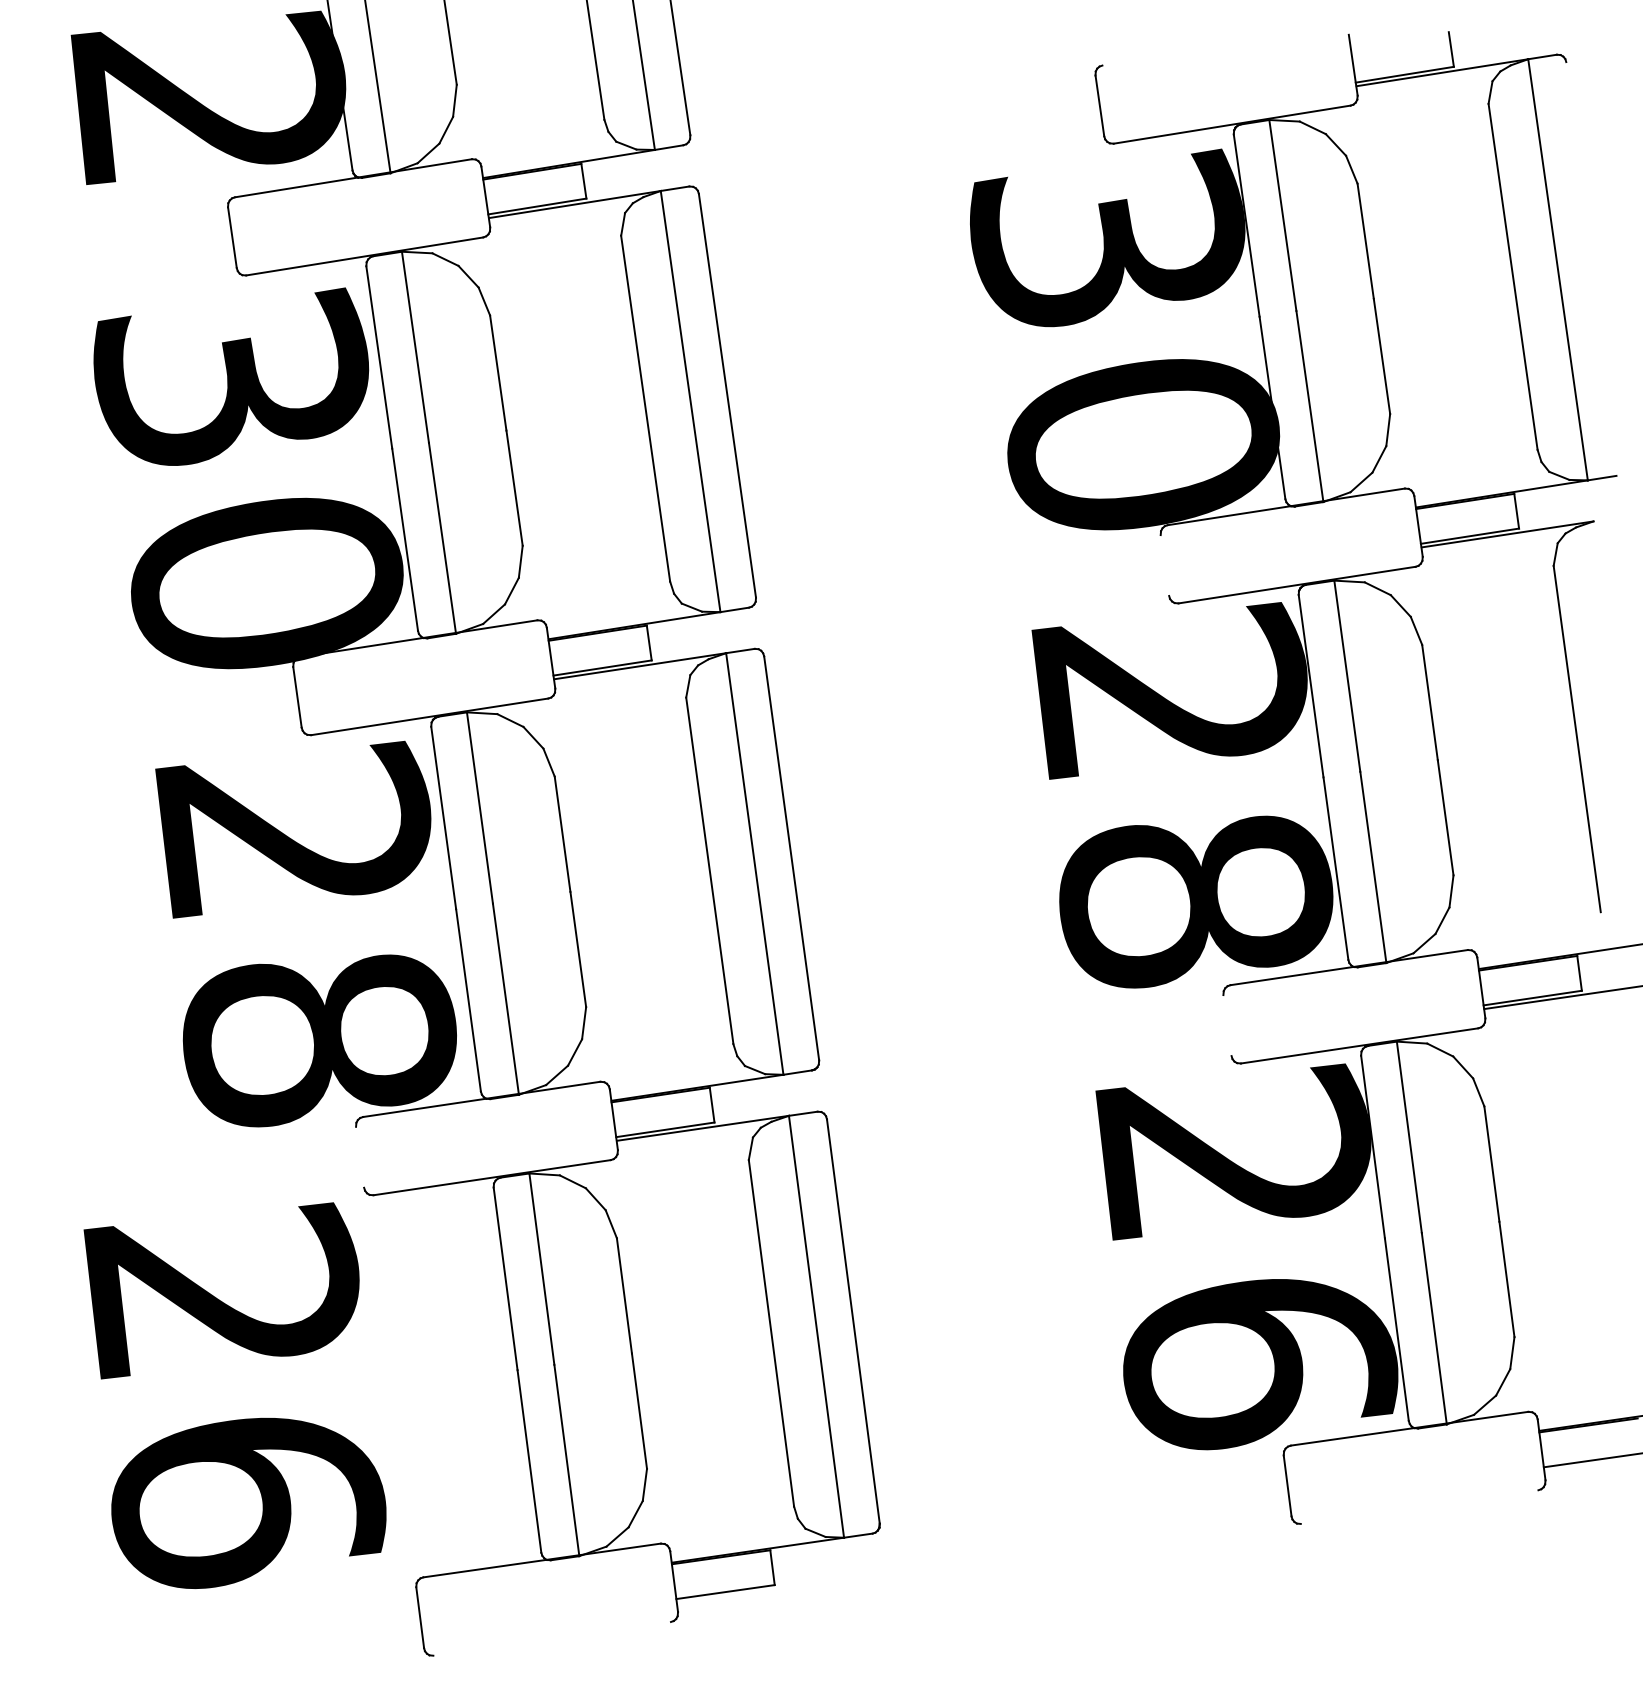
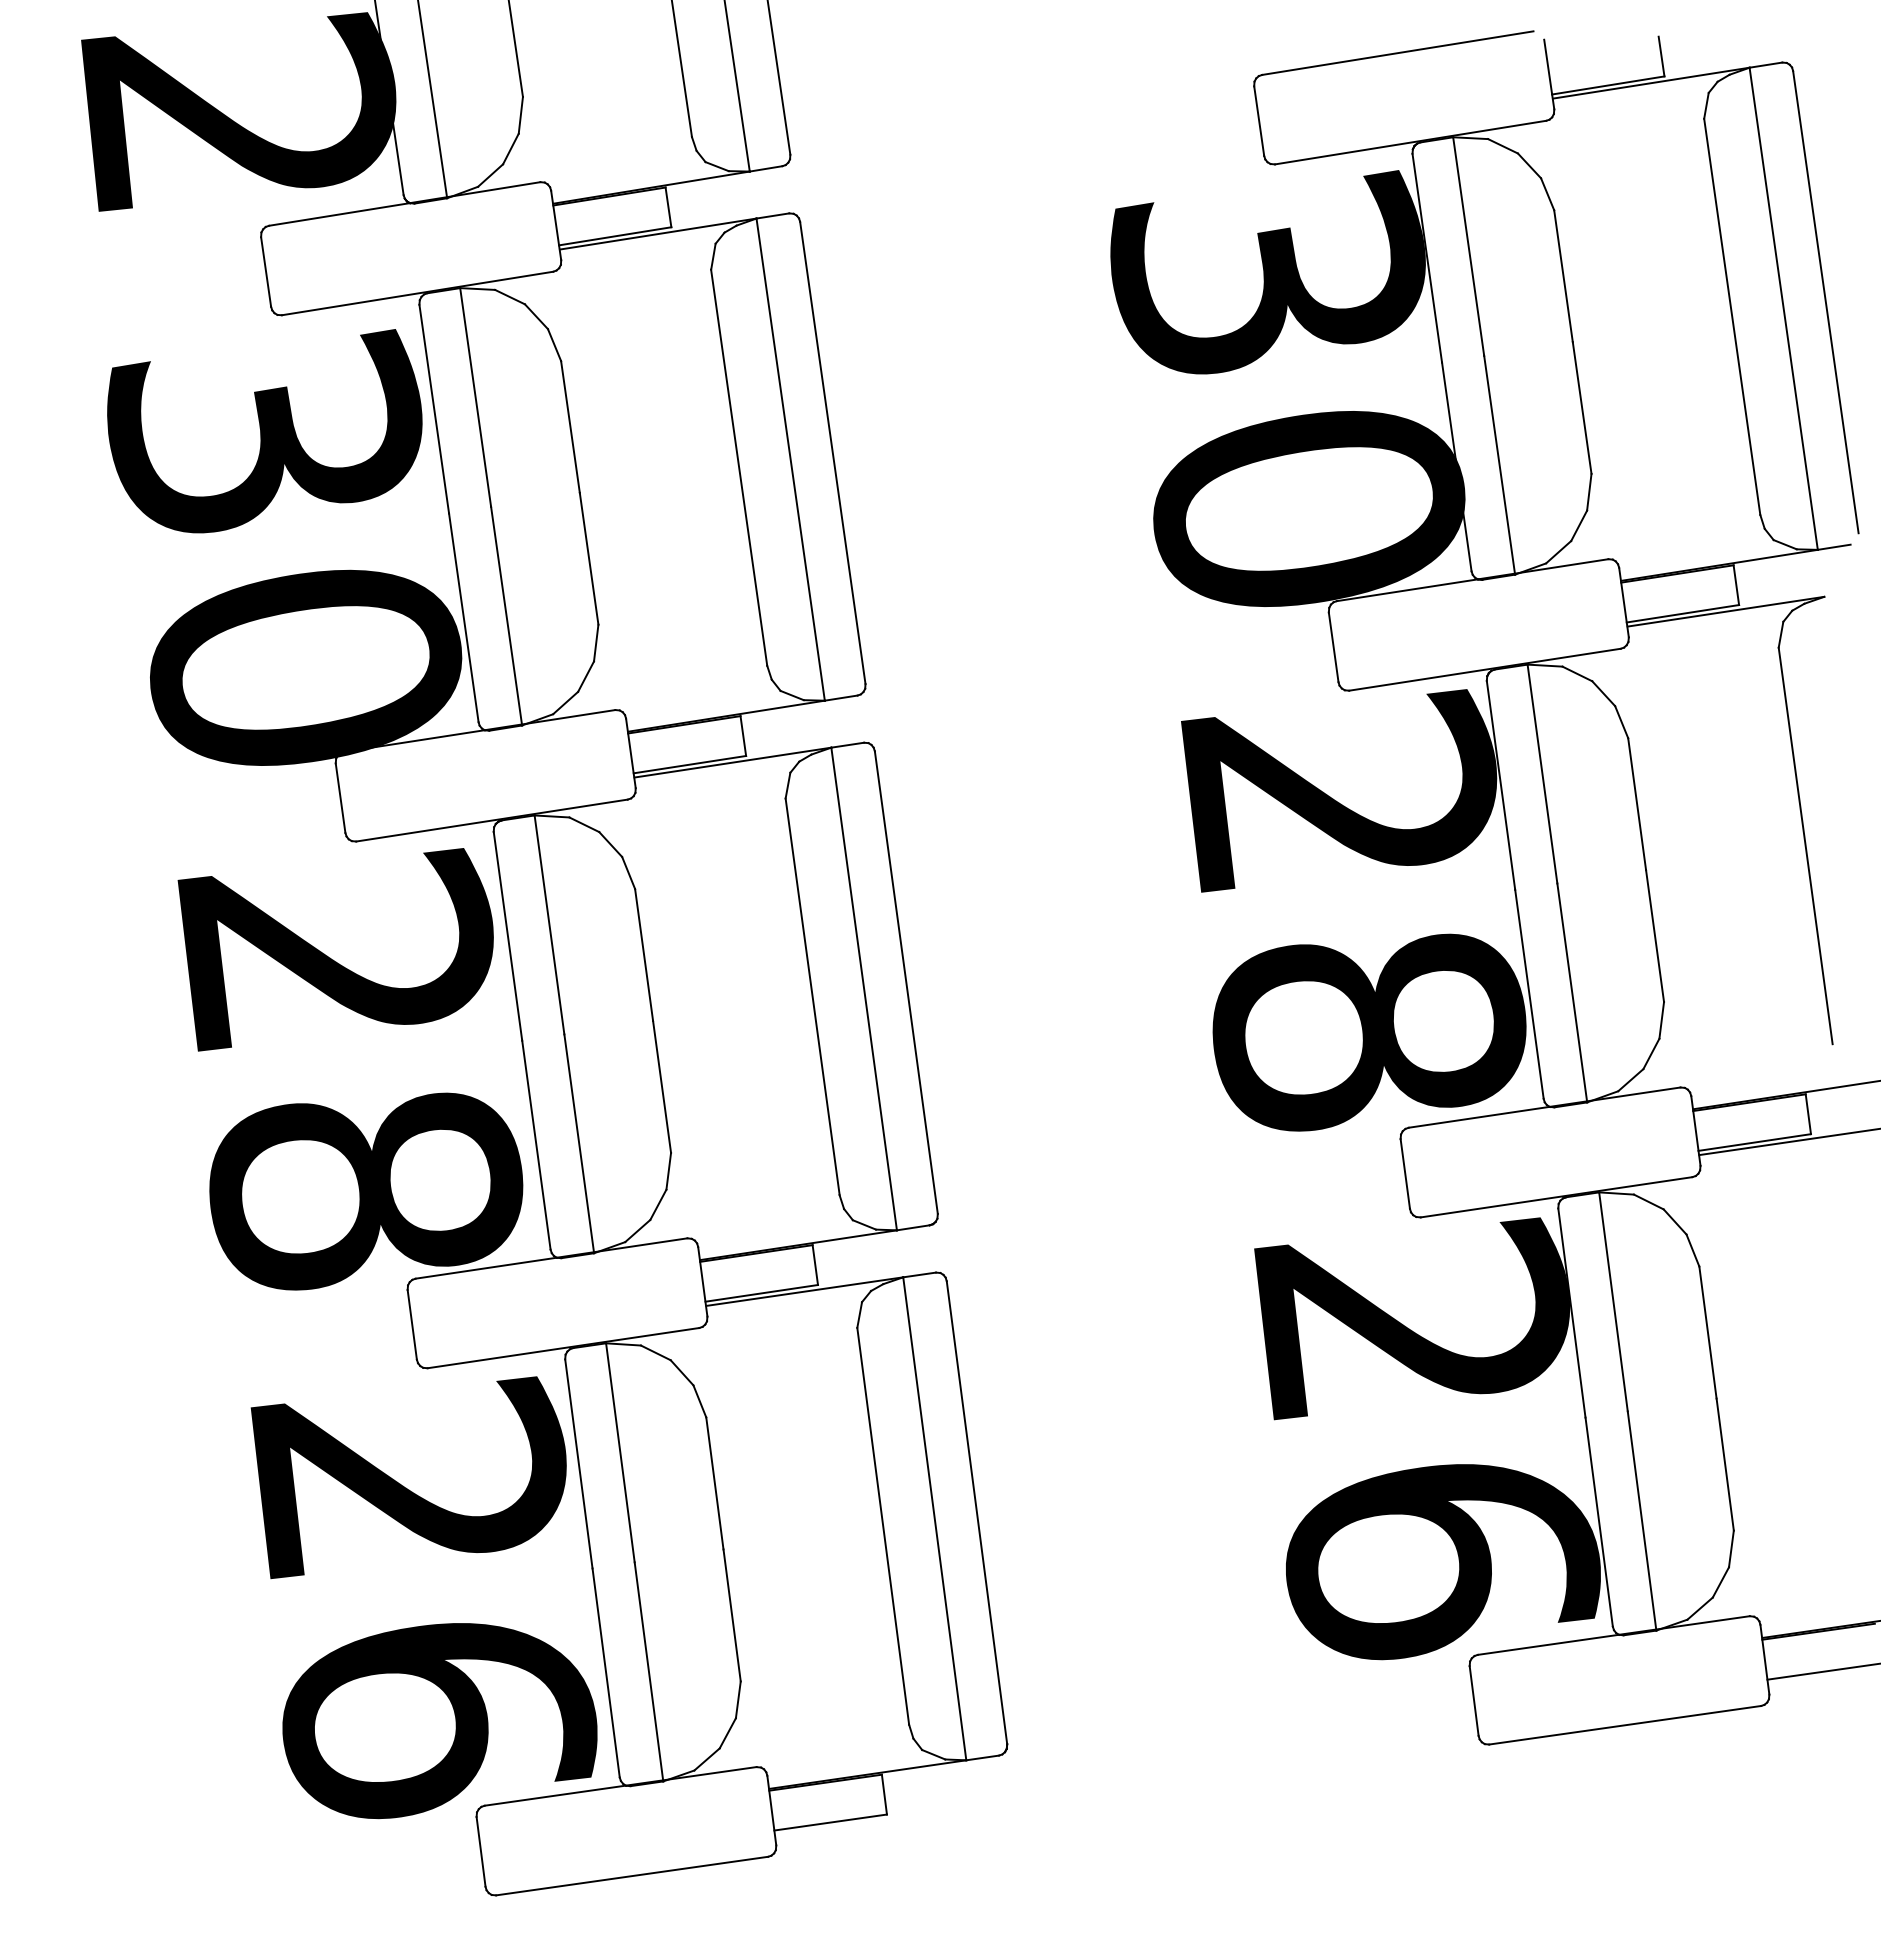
line: (1220, 45) -> (1397, 52), added
line: (1594, 263) -> (1825, 301), added
line: (1164, 565) -> (1333, 647), added
line: (1226, 1025) -> (1404, 1173), added
line: (359, 1157) -> (411, 1324), added
text: (234, 1395) -> (423, 1597), moved
line: (1419, 1506) -> (1625, 1724), added
line: (552, 1638) -> (632, 1875), added

